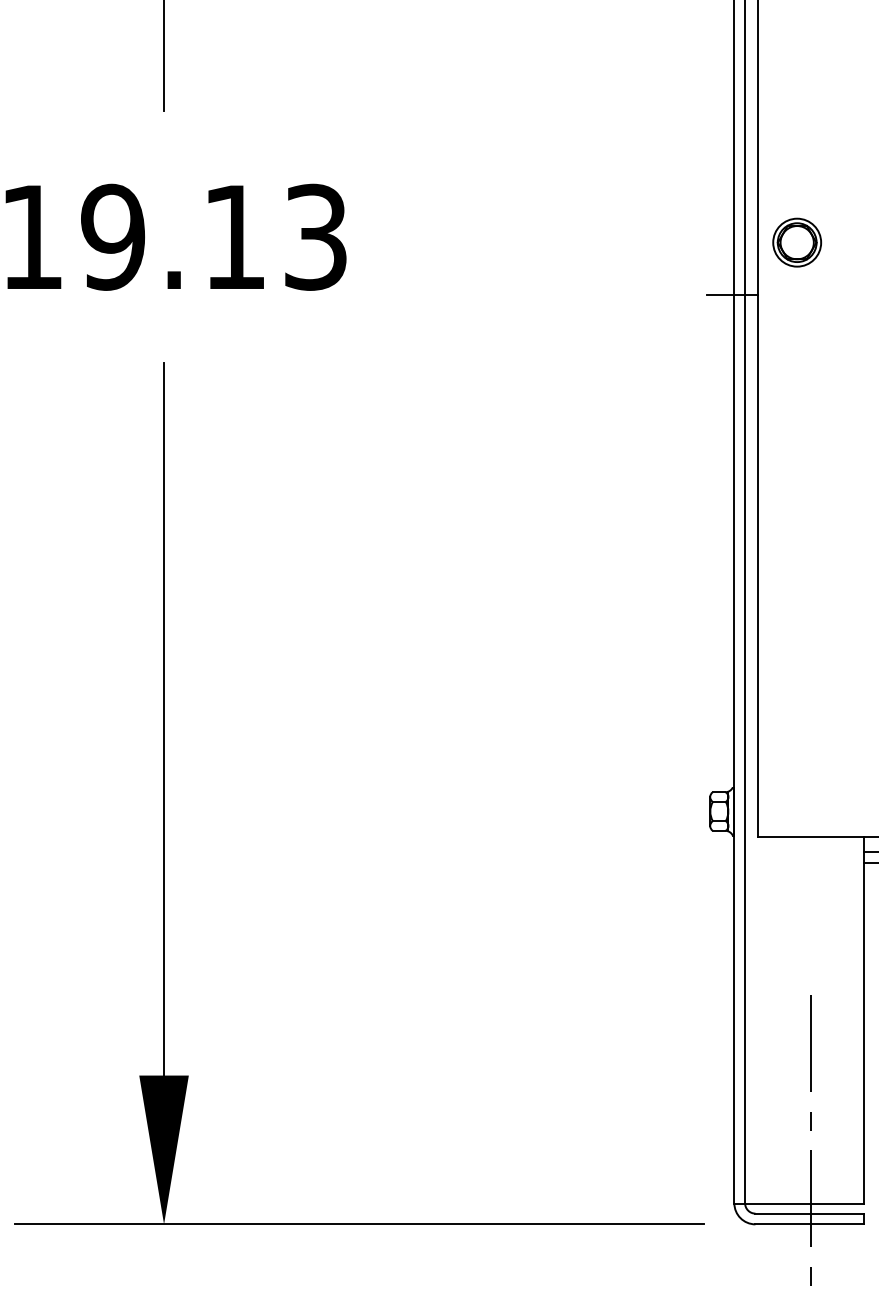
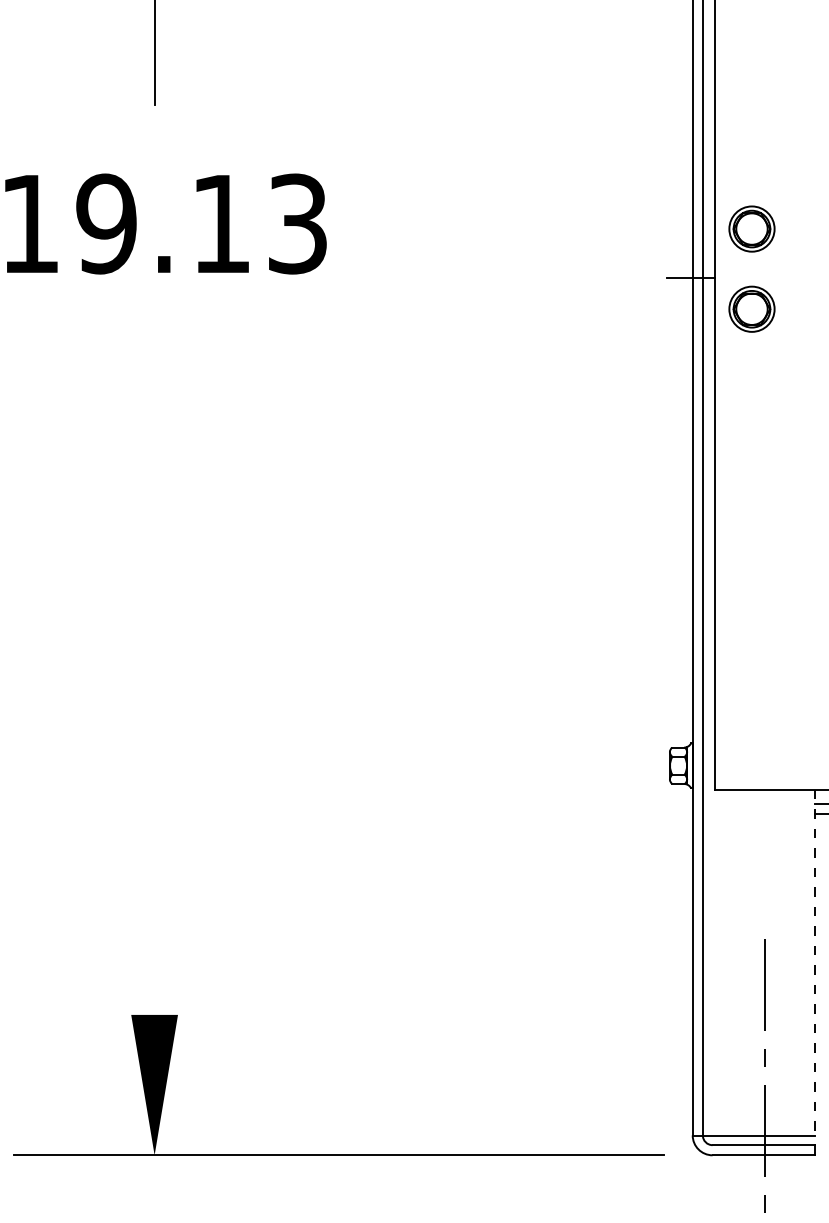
part: (797, 327) -> (752, 309), added
line: (164, 719) -> (155, 678), removed
line: (863, 1020) -> (814, 962), solid -> dashed

